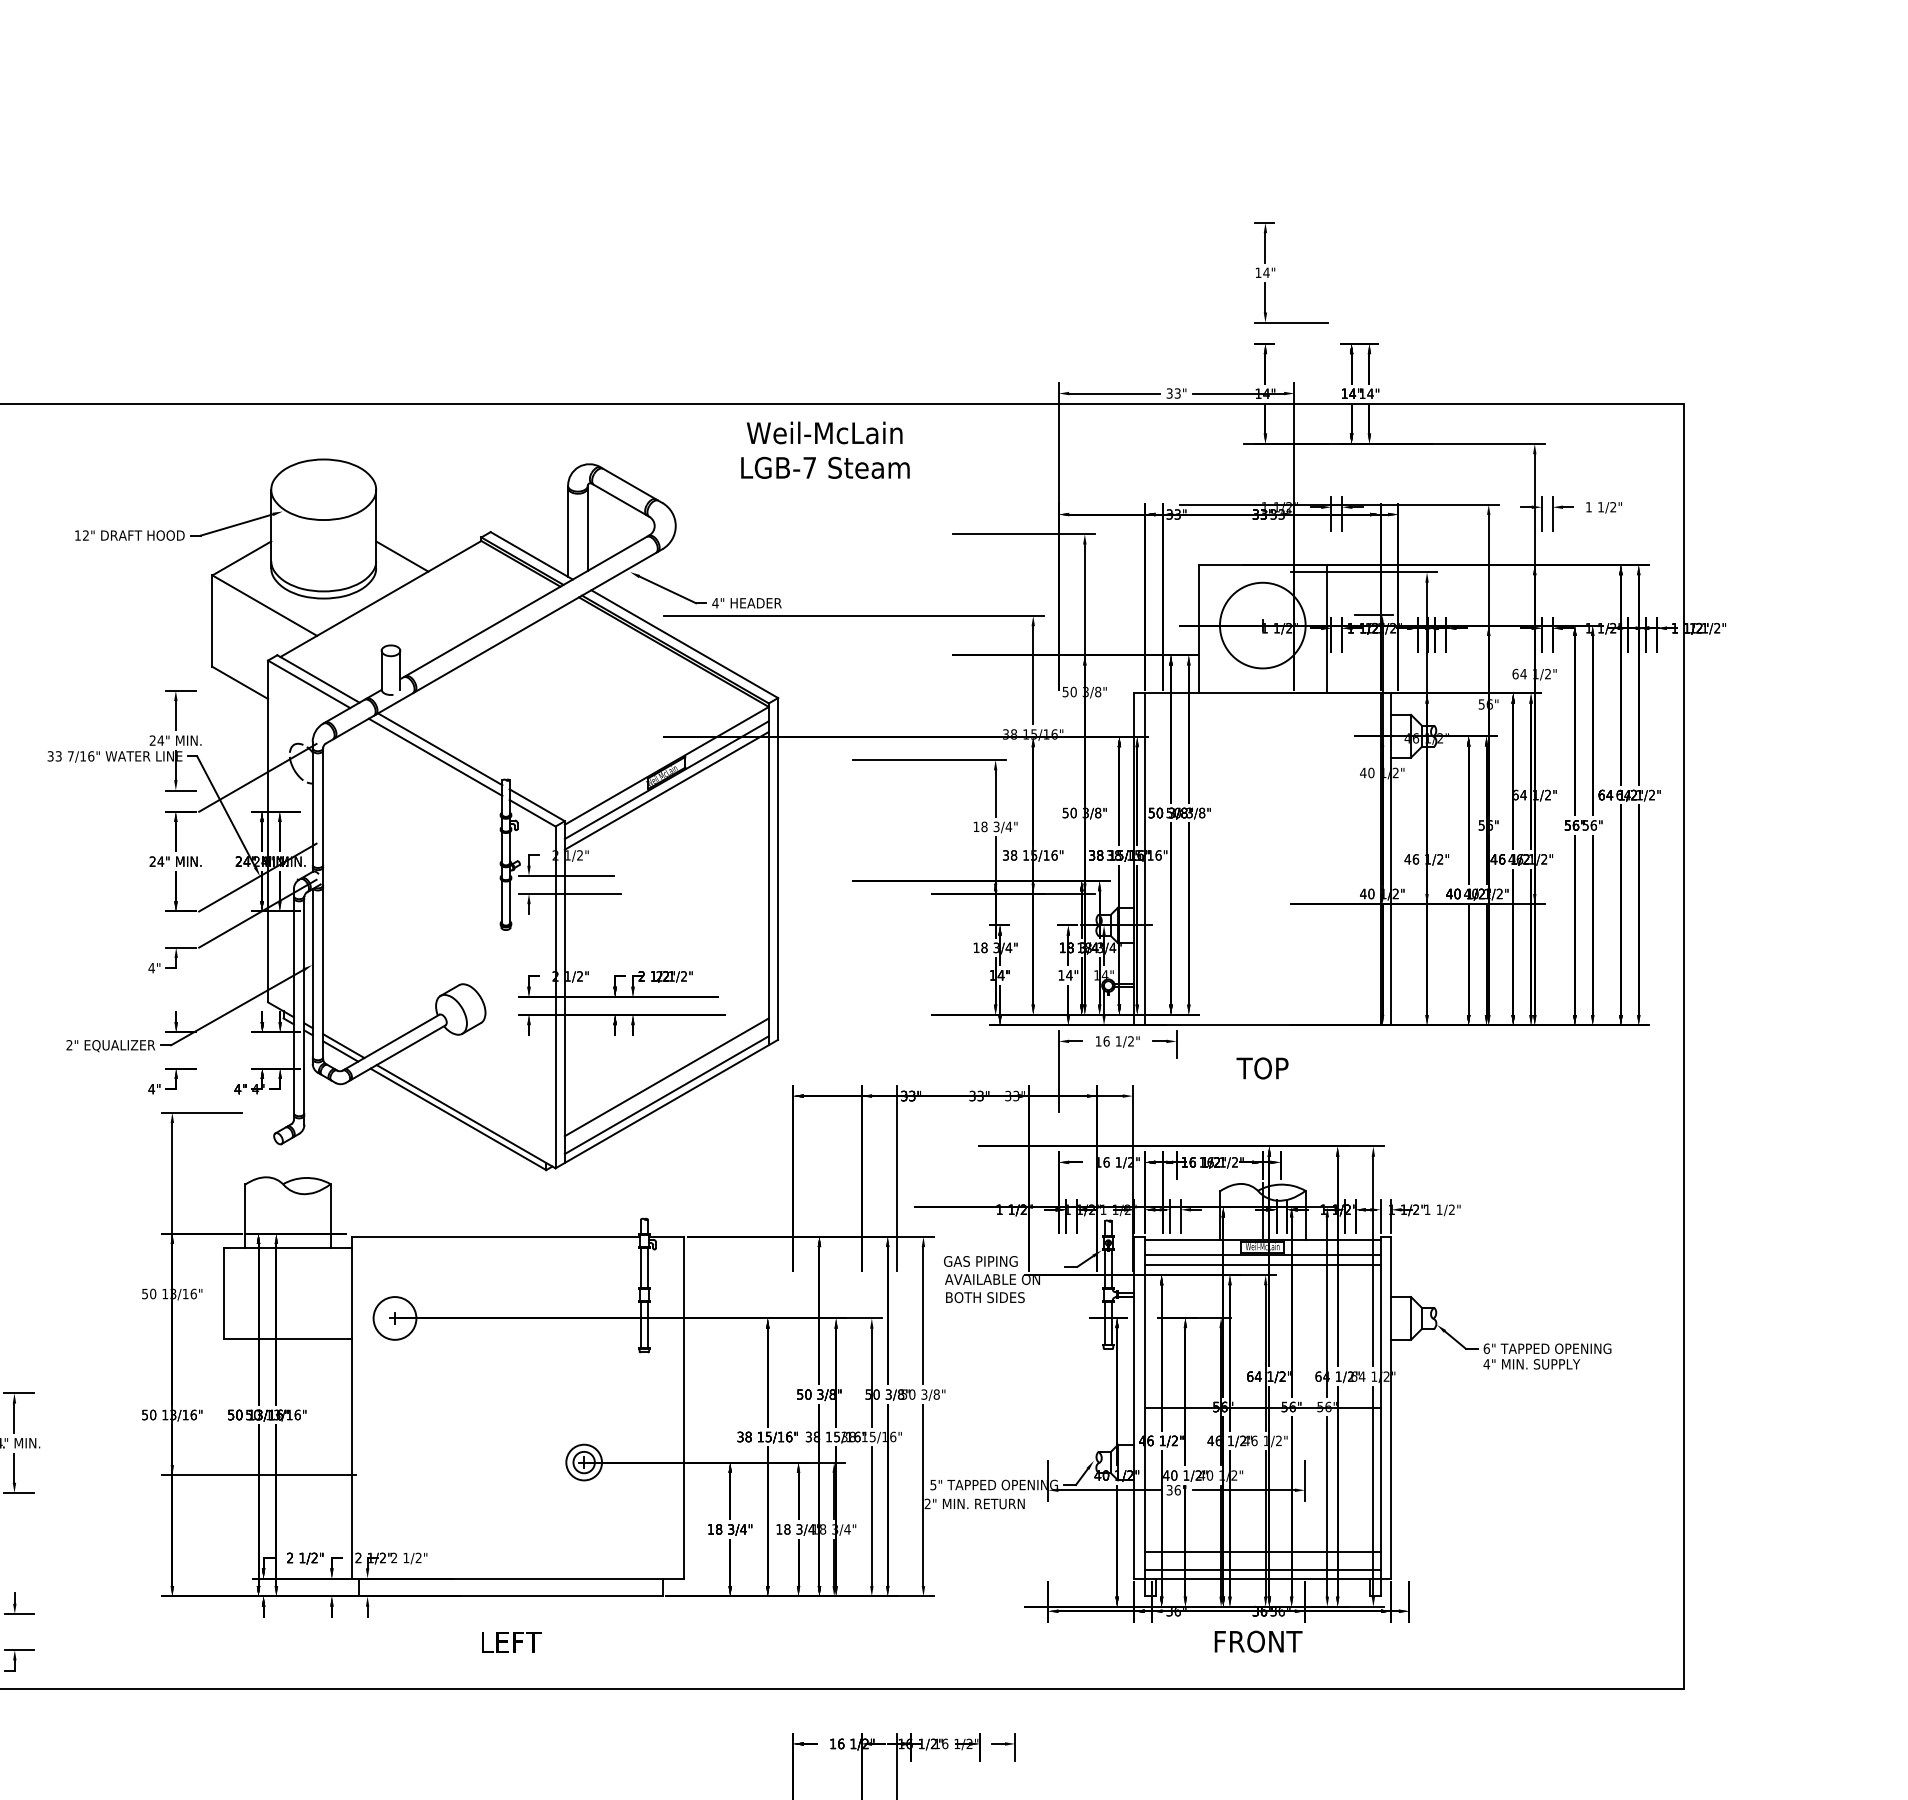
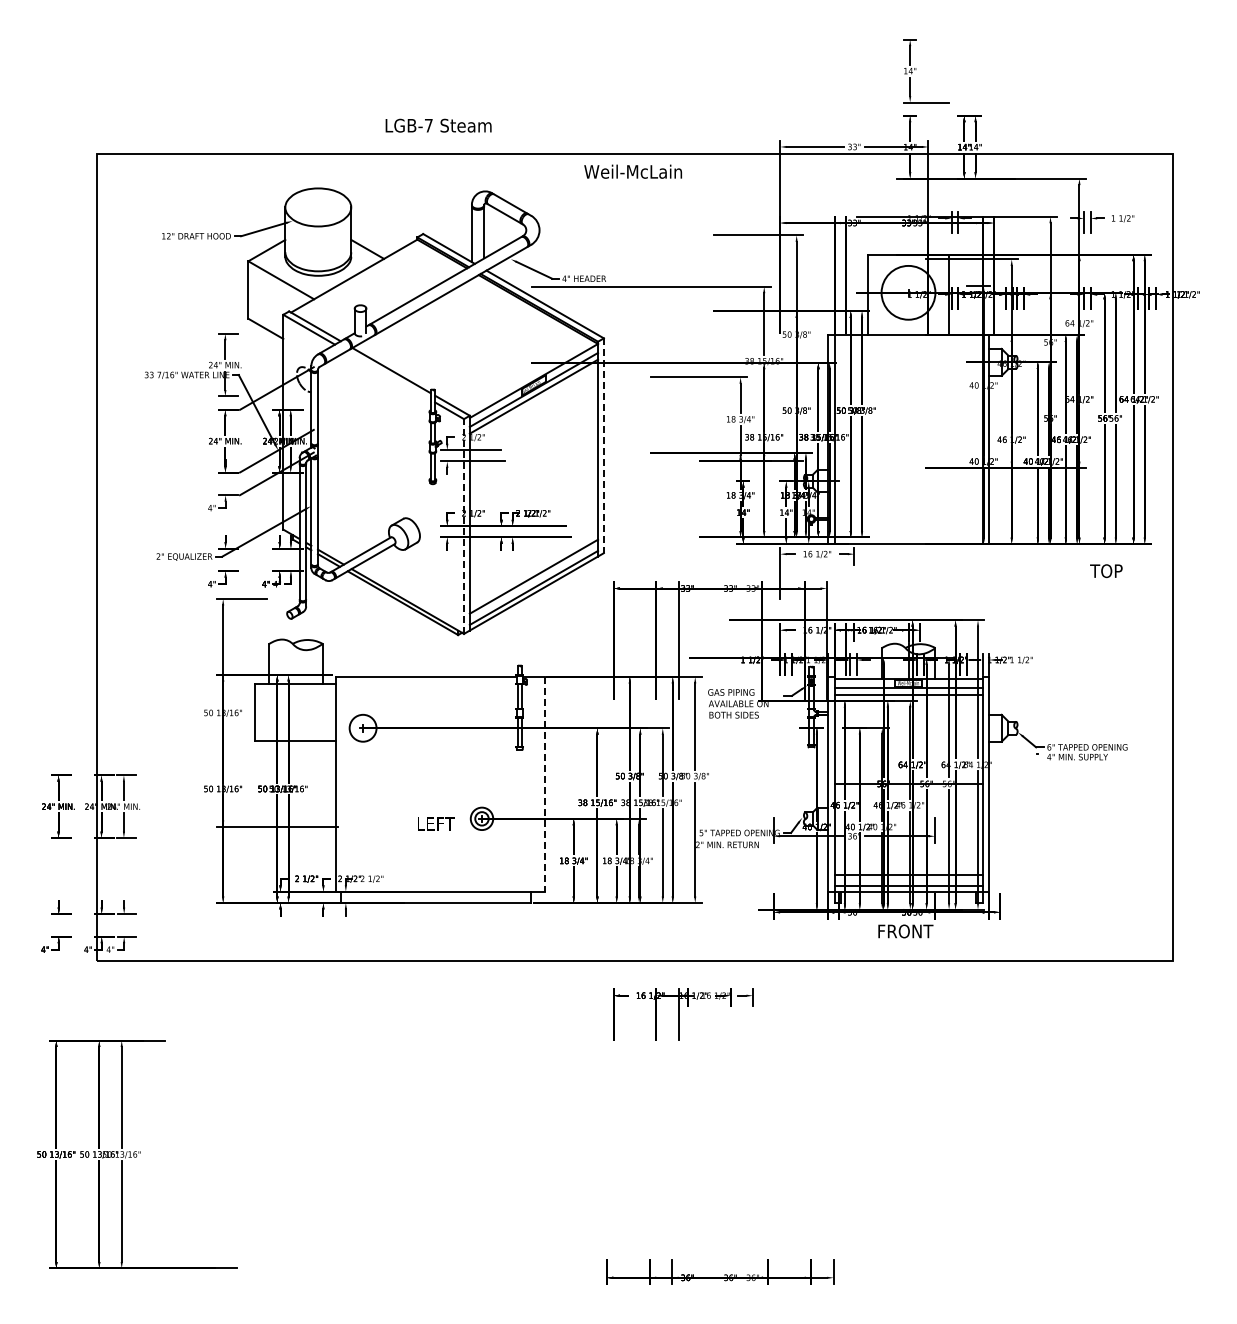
text: (825, 467) -> (438, 125), moved
line: (435, 757) -> (388, 375), removed
line: (777, 870) -> (603, 446), solid -> dashed
line: (556, 997) -> (464, 526), solid -> dashed
text: (1262, 1068) -> (1106, 571), moved
line: (683, 1407) -> (544, 784), solid -> dashed
text: (511, 1641) -> (436, 823), moved

